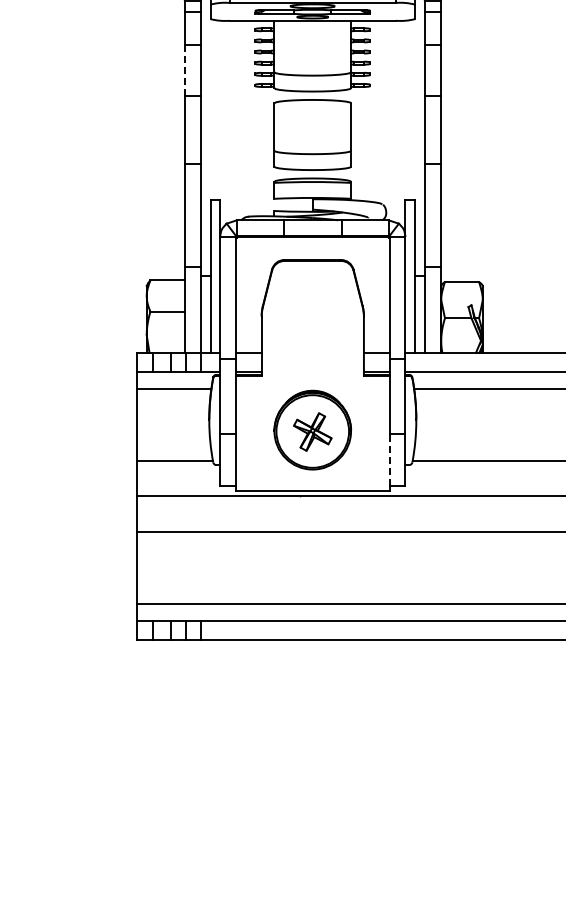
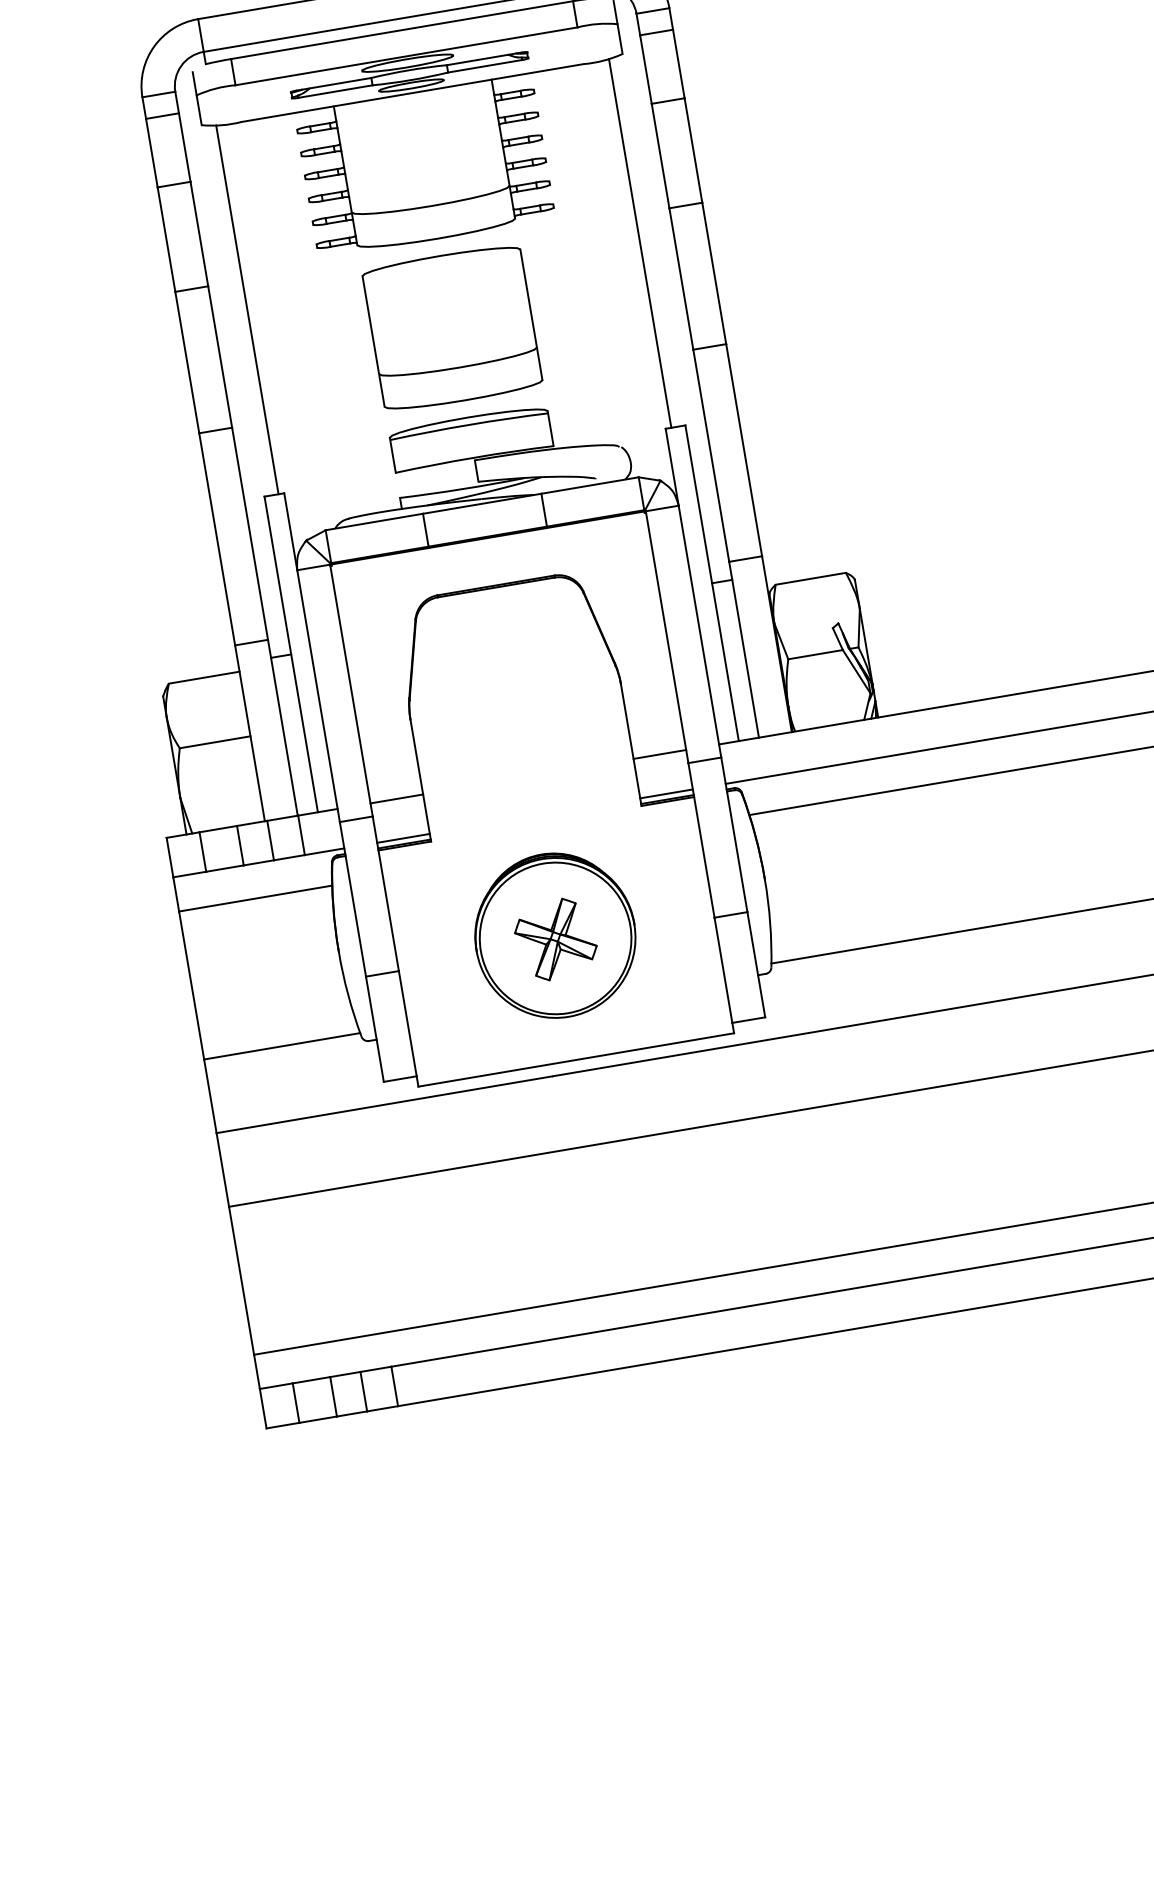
line: (184, 70) -> (165, 240), dashed -> solid
line: (217, 109) -> (247, 308), added
line: (408, 109) -> (640, 242), added
line: (389, 459) -> (723, 969), dashed -> solid

